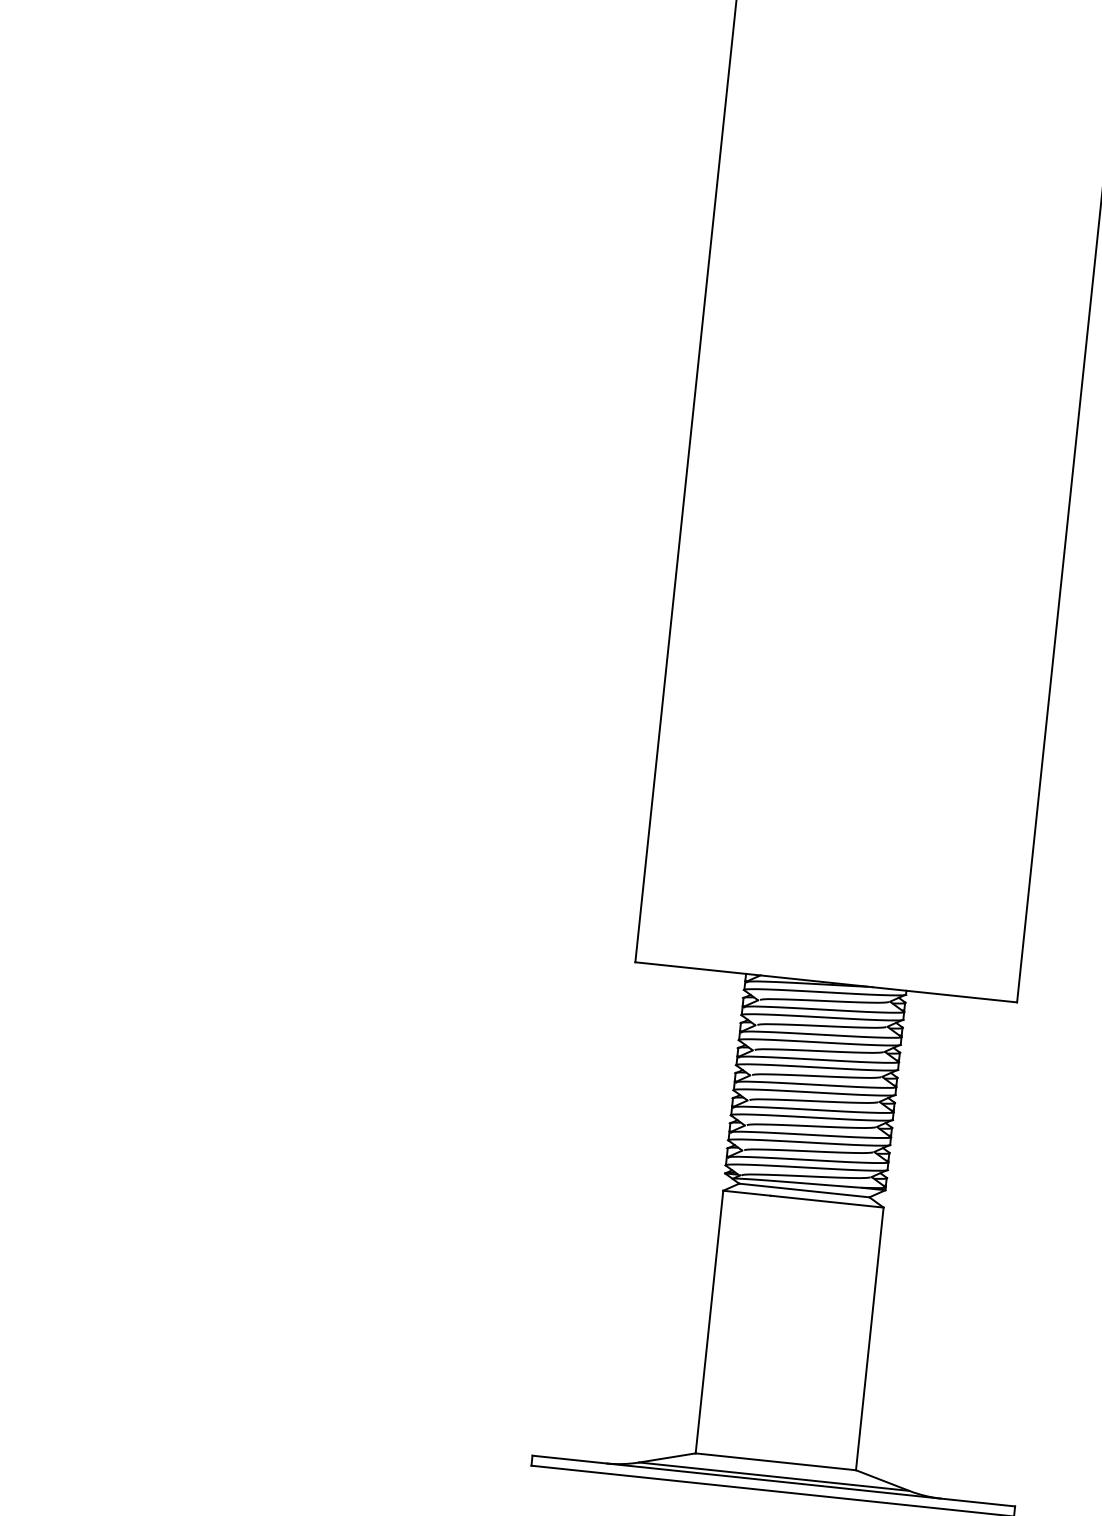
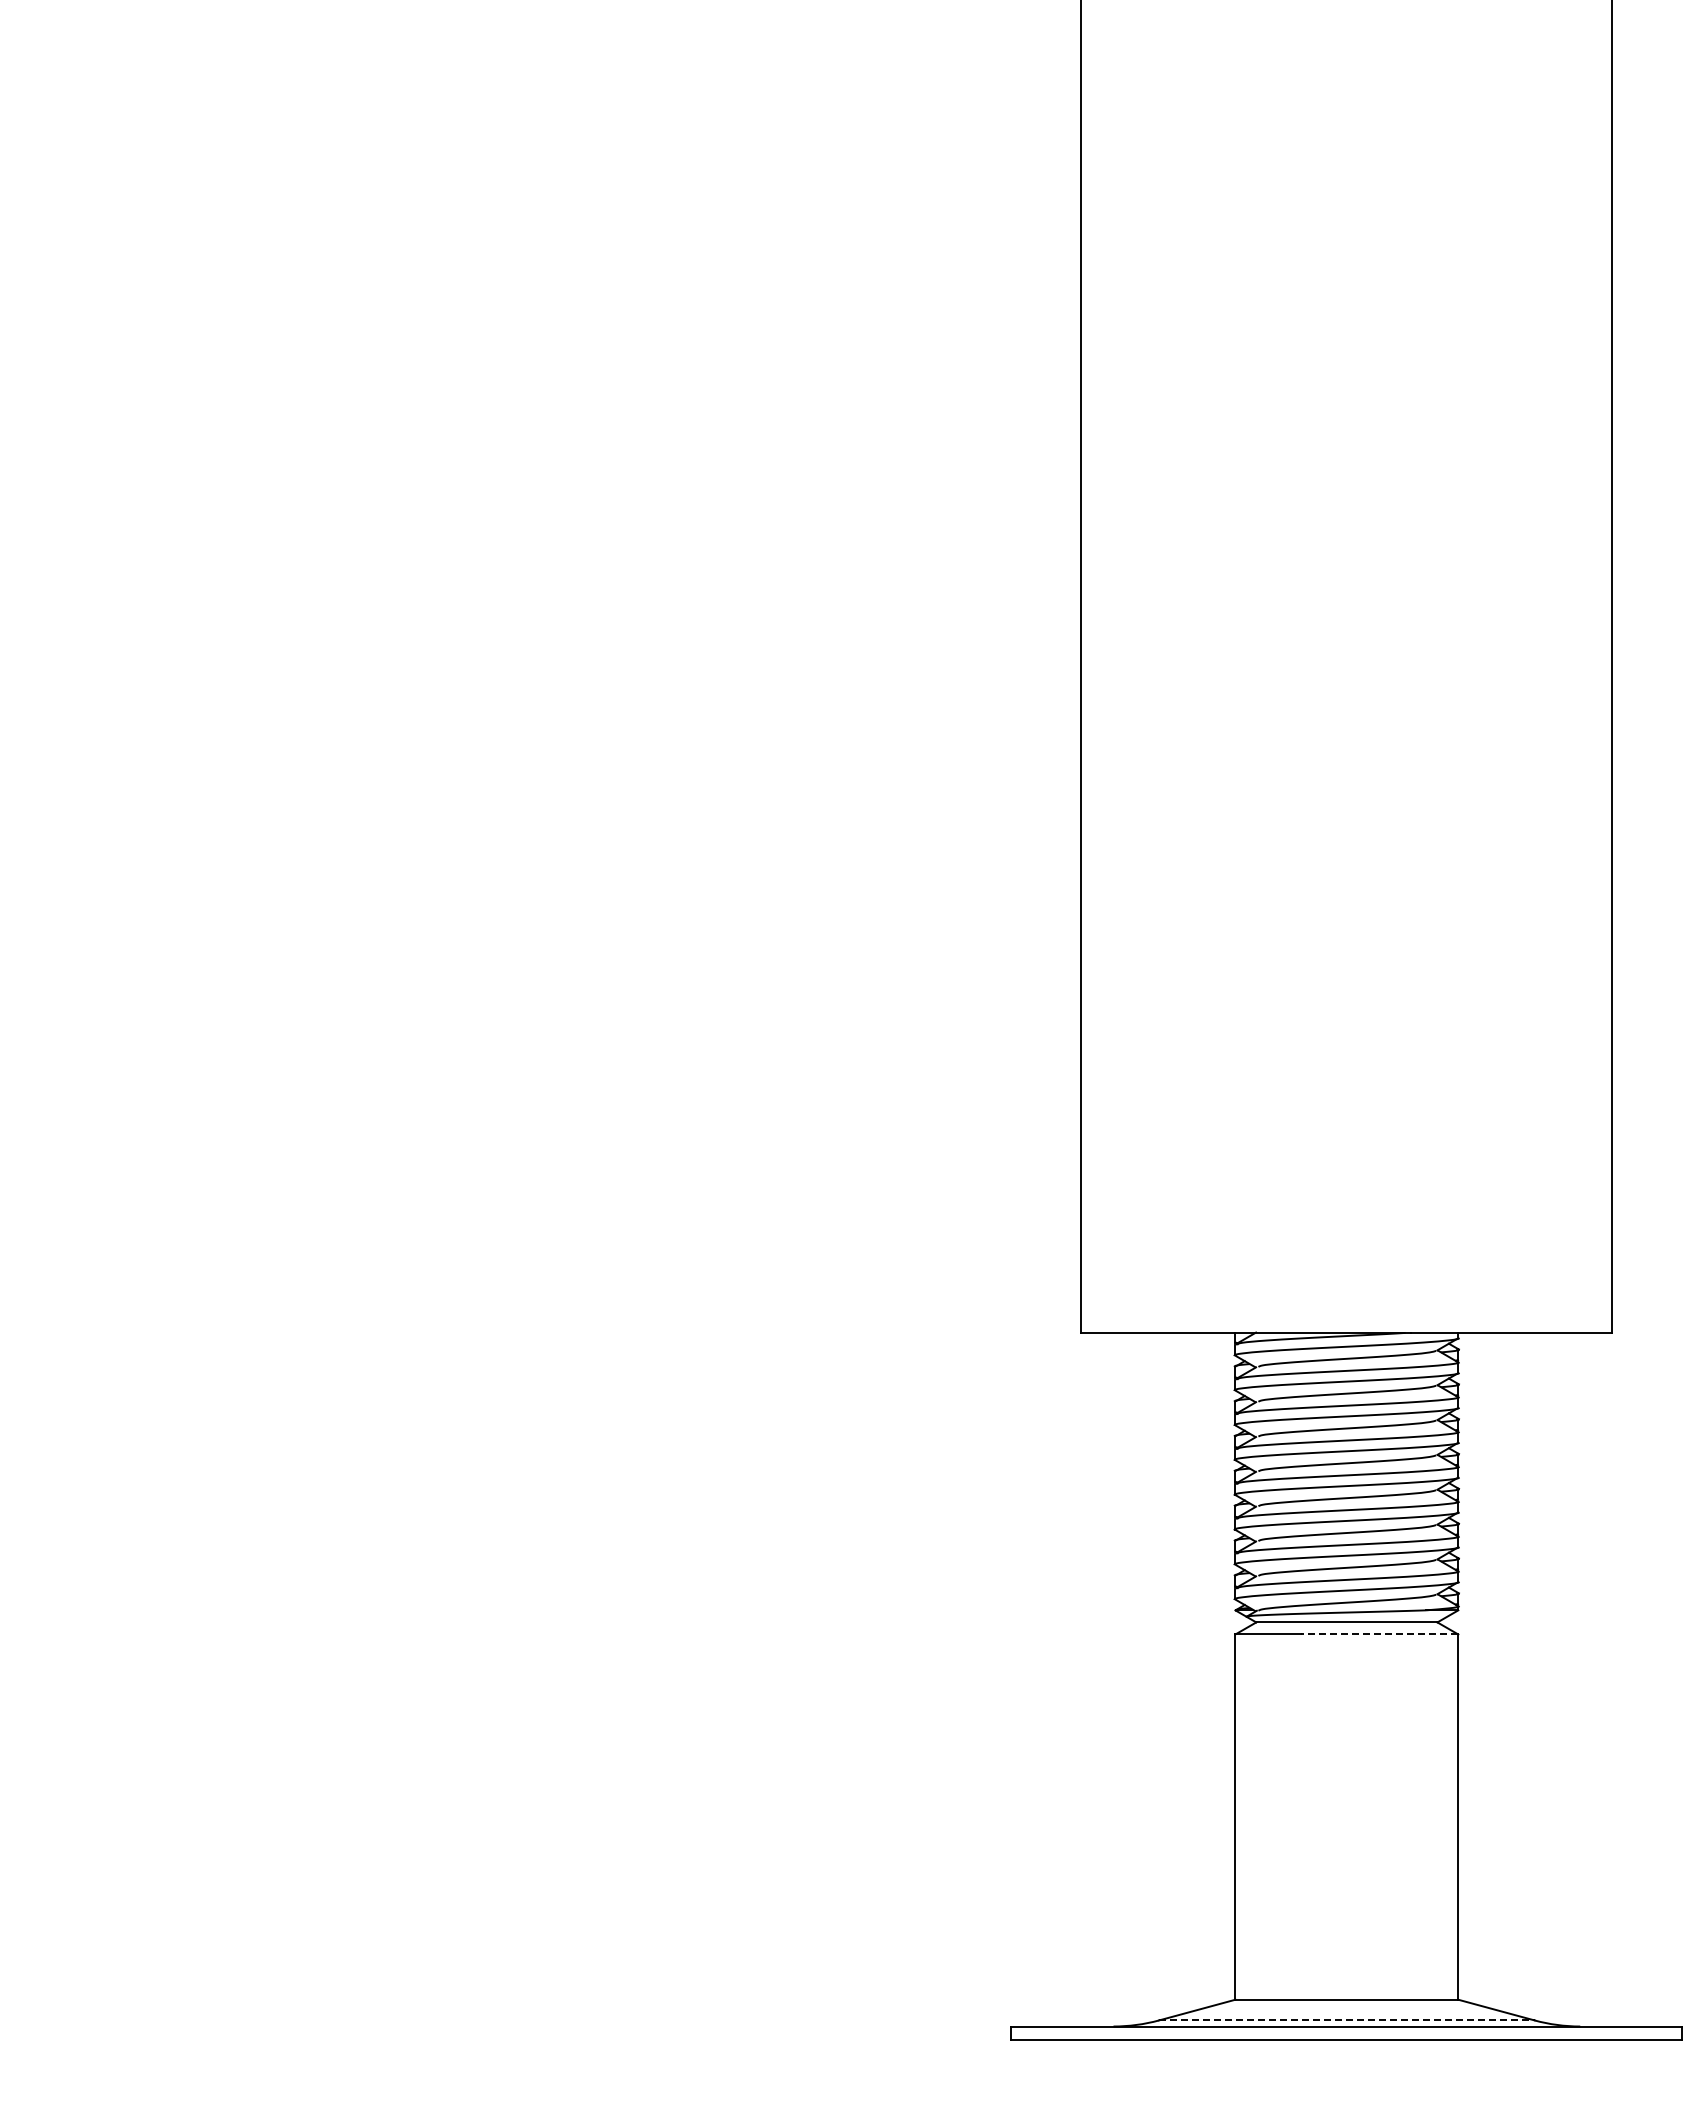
line: (826, 1201) -> (1379, 1634), solid -> dashed
line: (774, 1476) -> (1346, 2020), solid -> dashed

